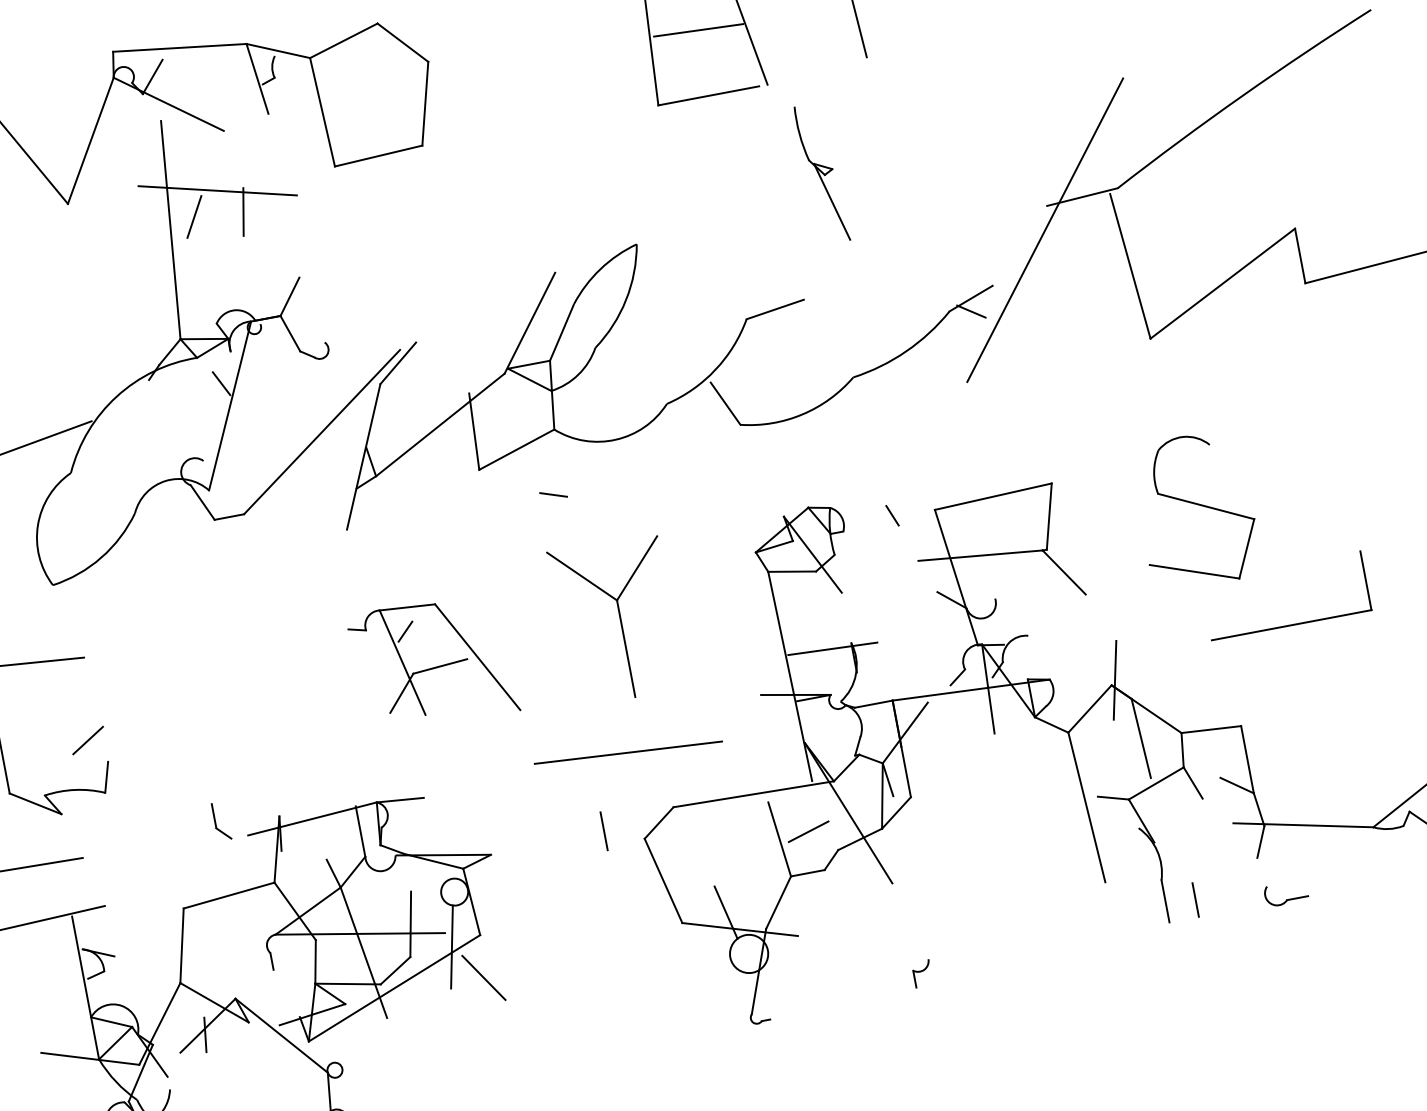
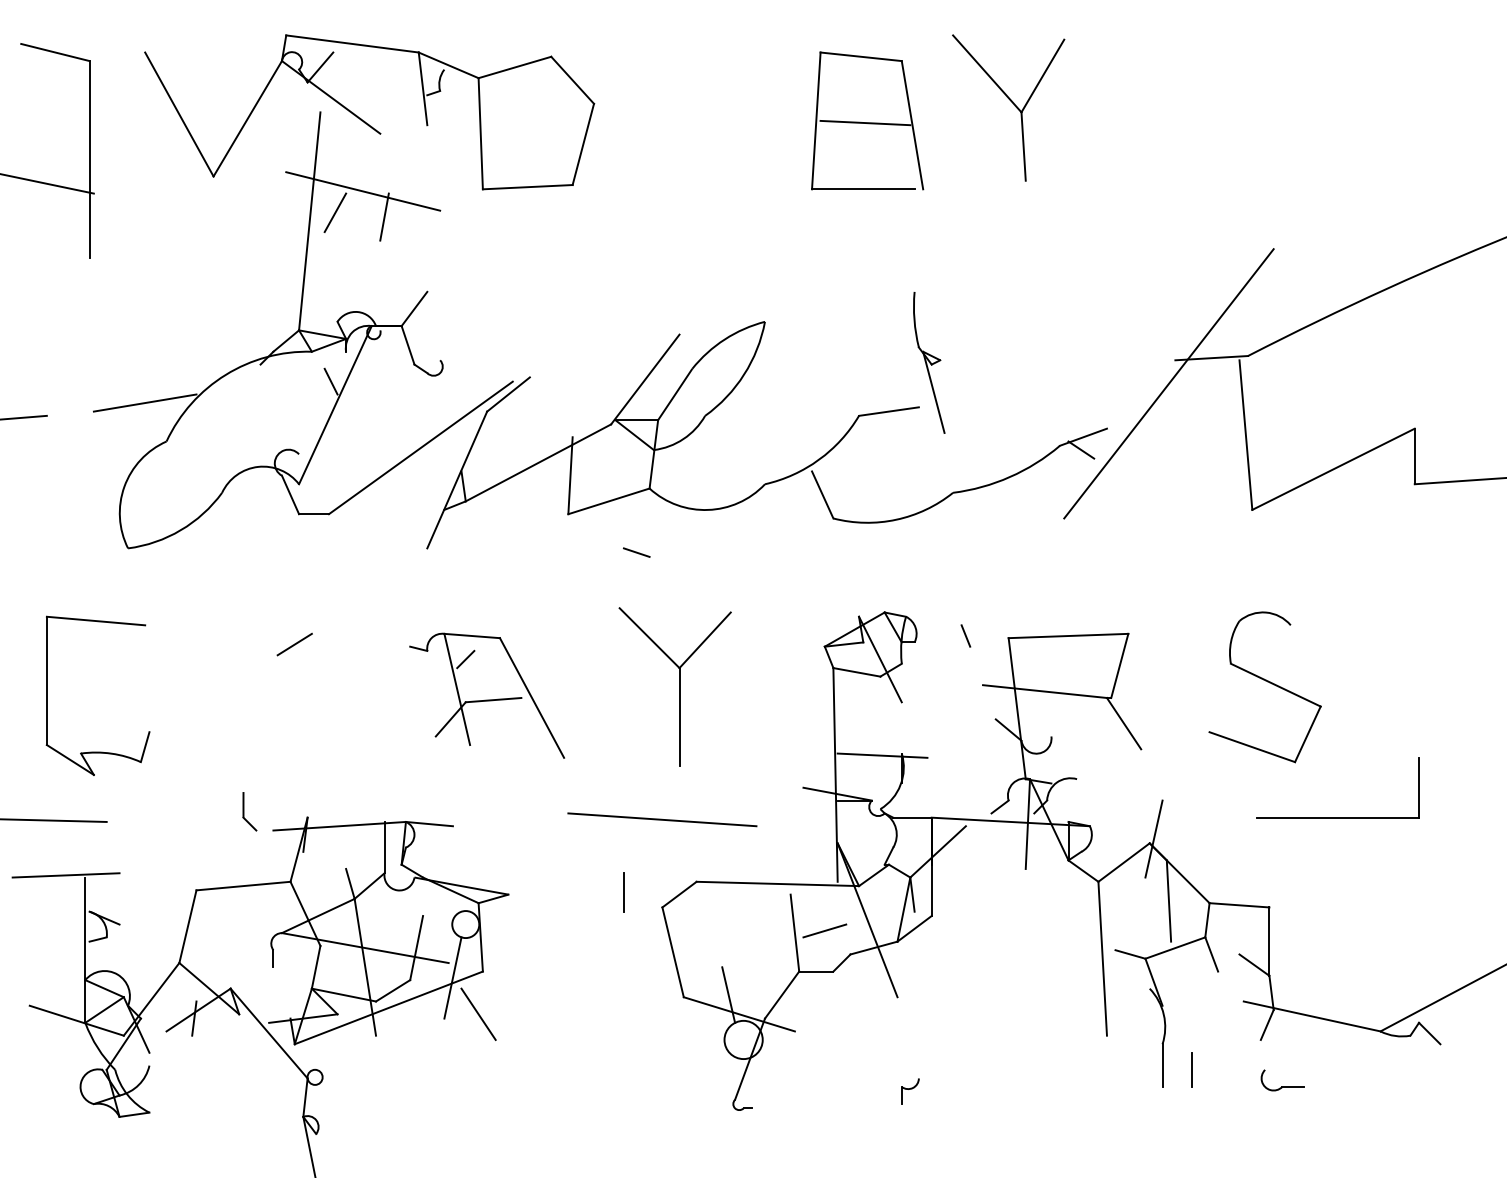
part: (822, 173) -> (929, 362), moved
line: (87, 740) -> (294, 644), moved

